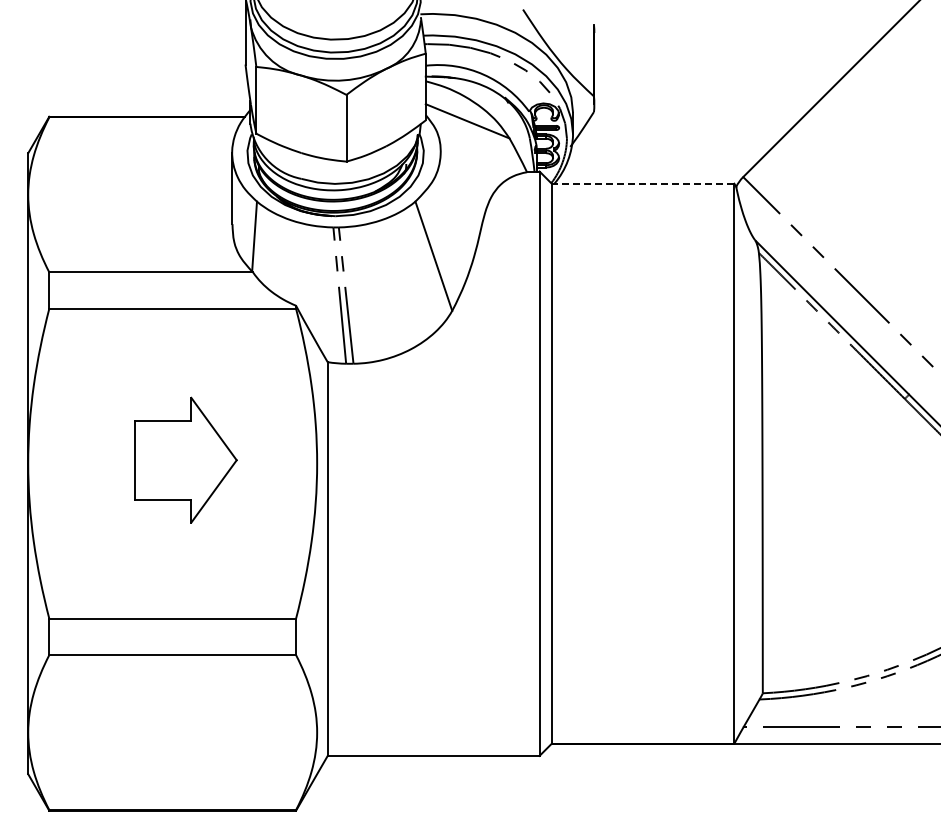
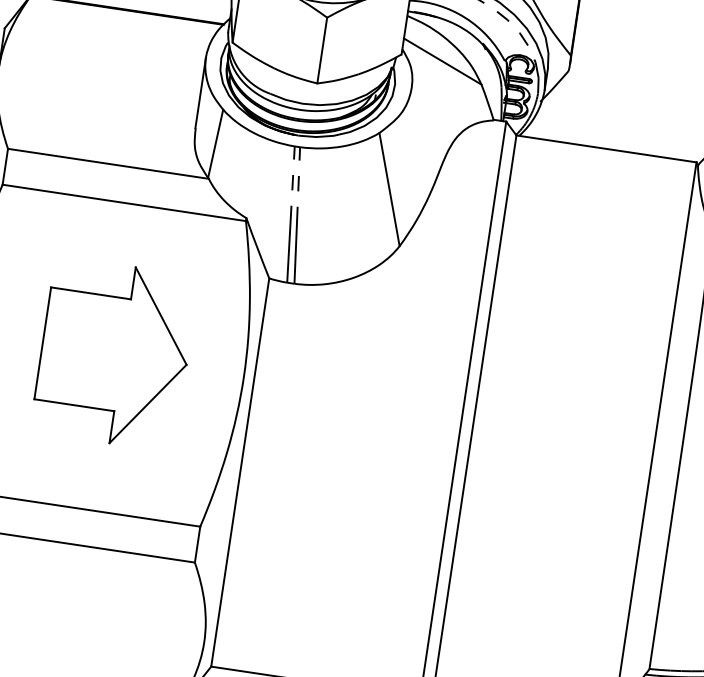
line: (642, 183) -> (605, 148), dashed -> solid
part: (185, 460) -> (114, 354), size x1.43

